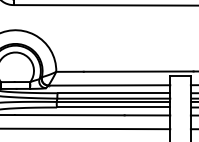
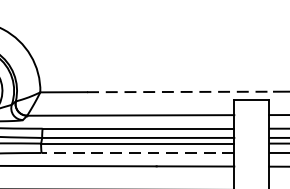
line: (138, 71) -> (180, 91), solid -> dashed
line: (113, 107) -> (137, 153), solid -> dashed

